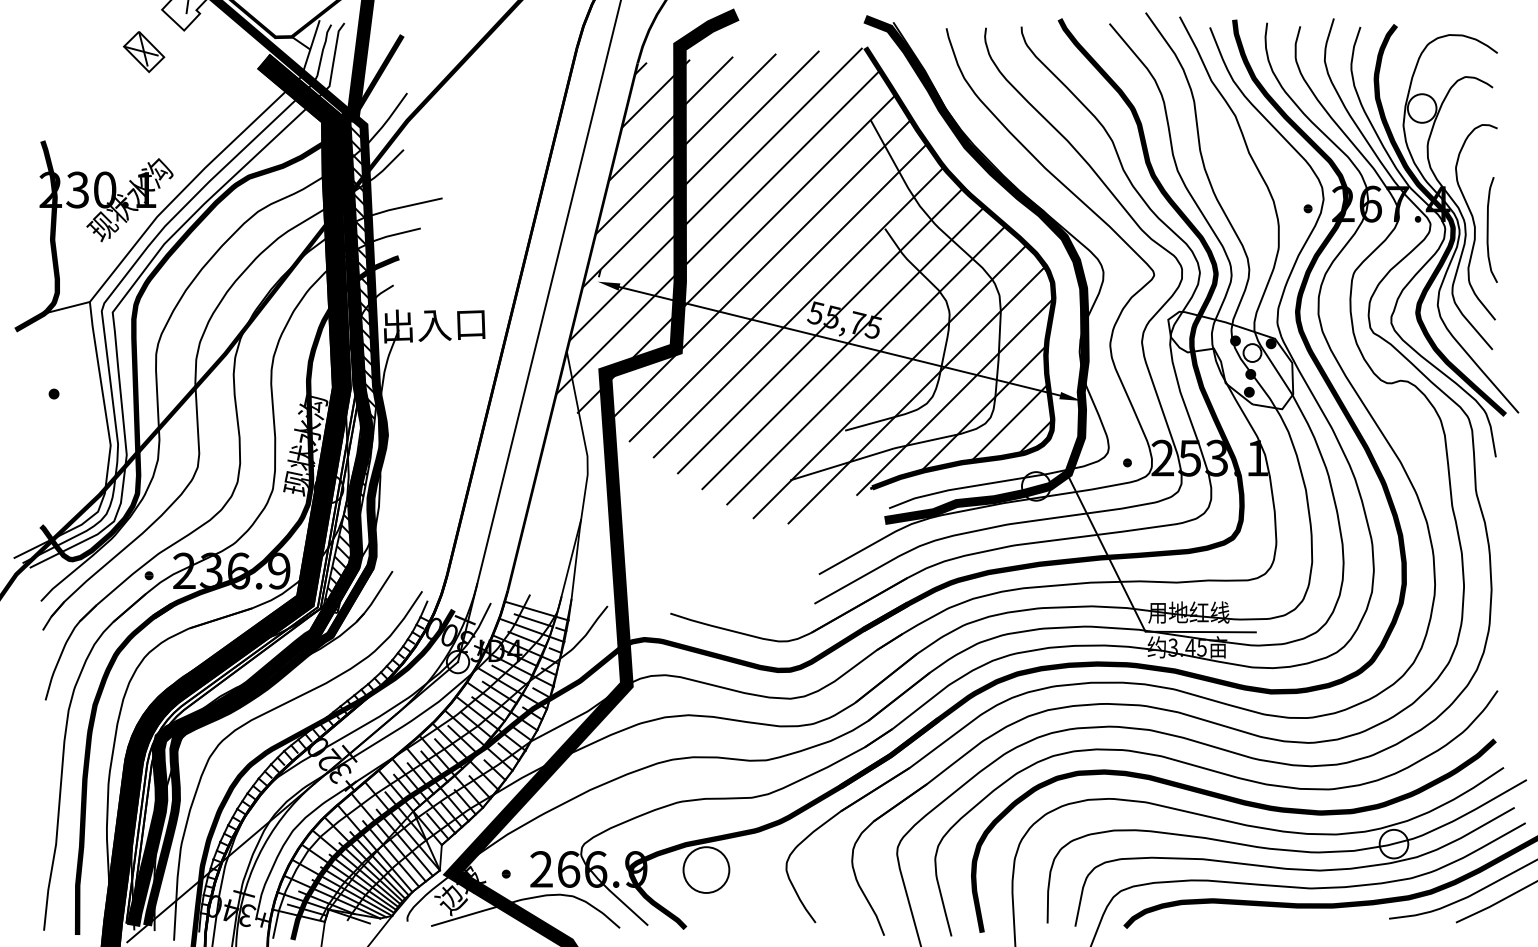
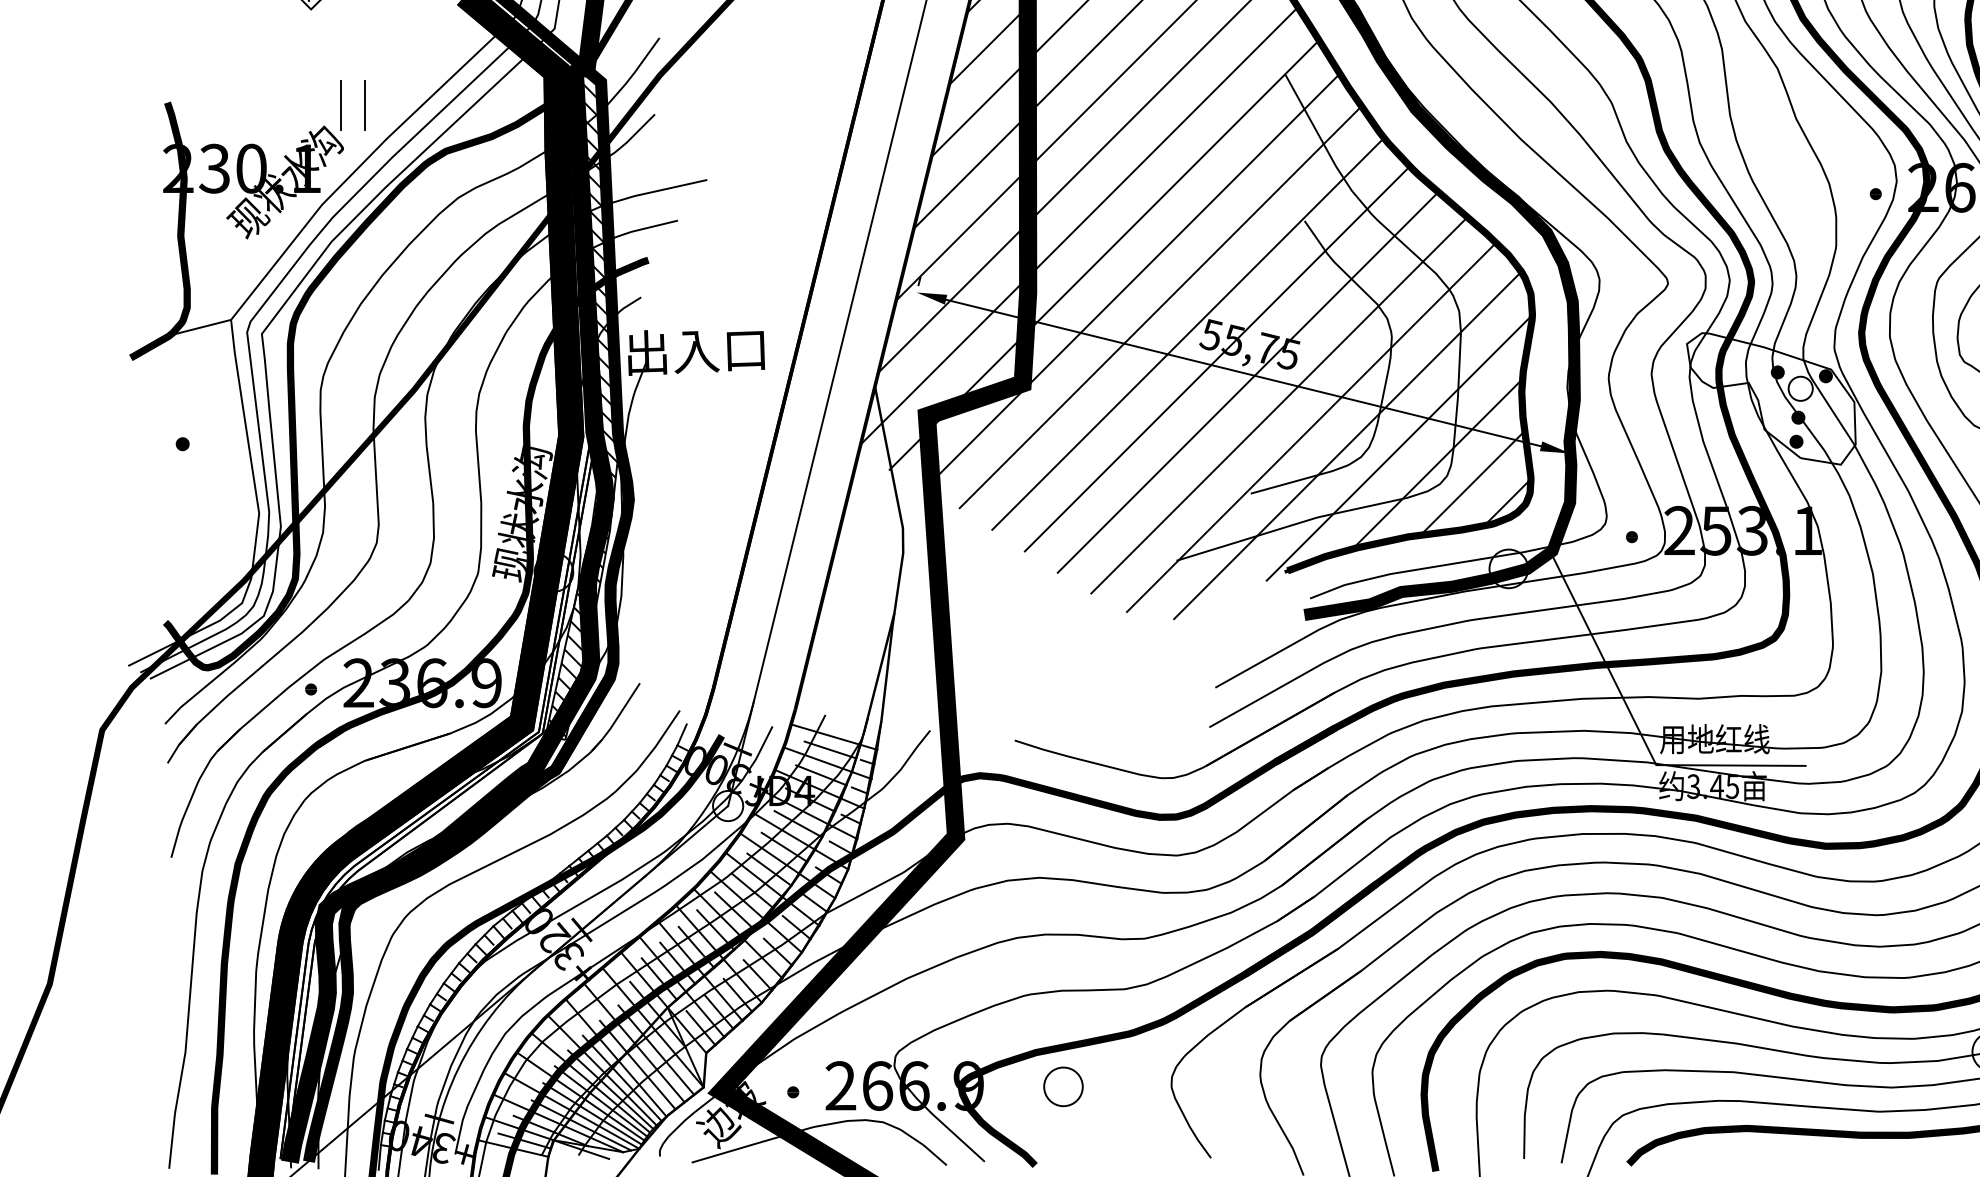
line: (171, 143) -> (341, 105), added
line: (189, 143) -> (365, 105), added
circle: (706, 869) -> (1063, 1086), size x0.62

